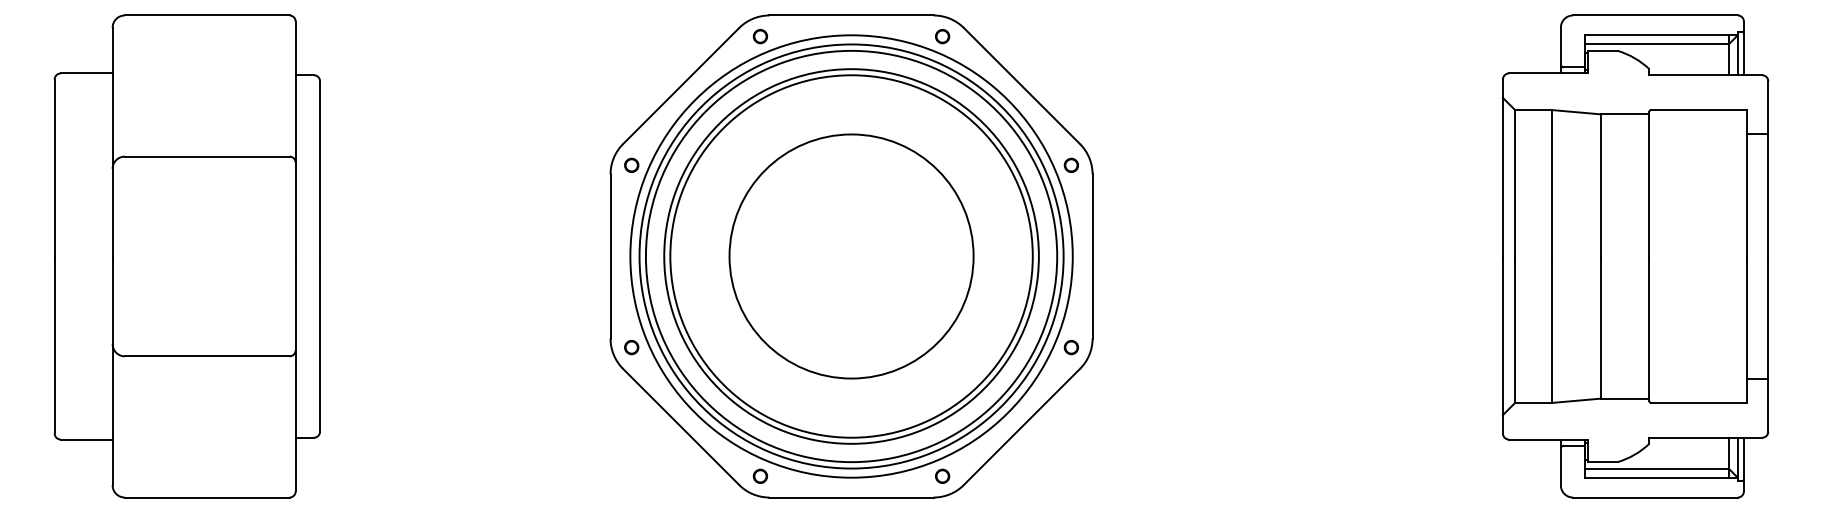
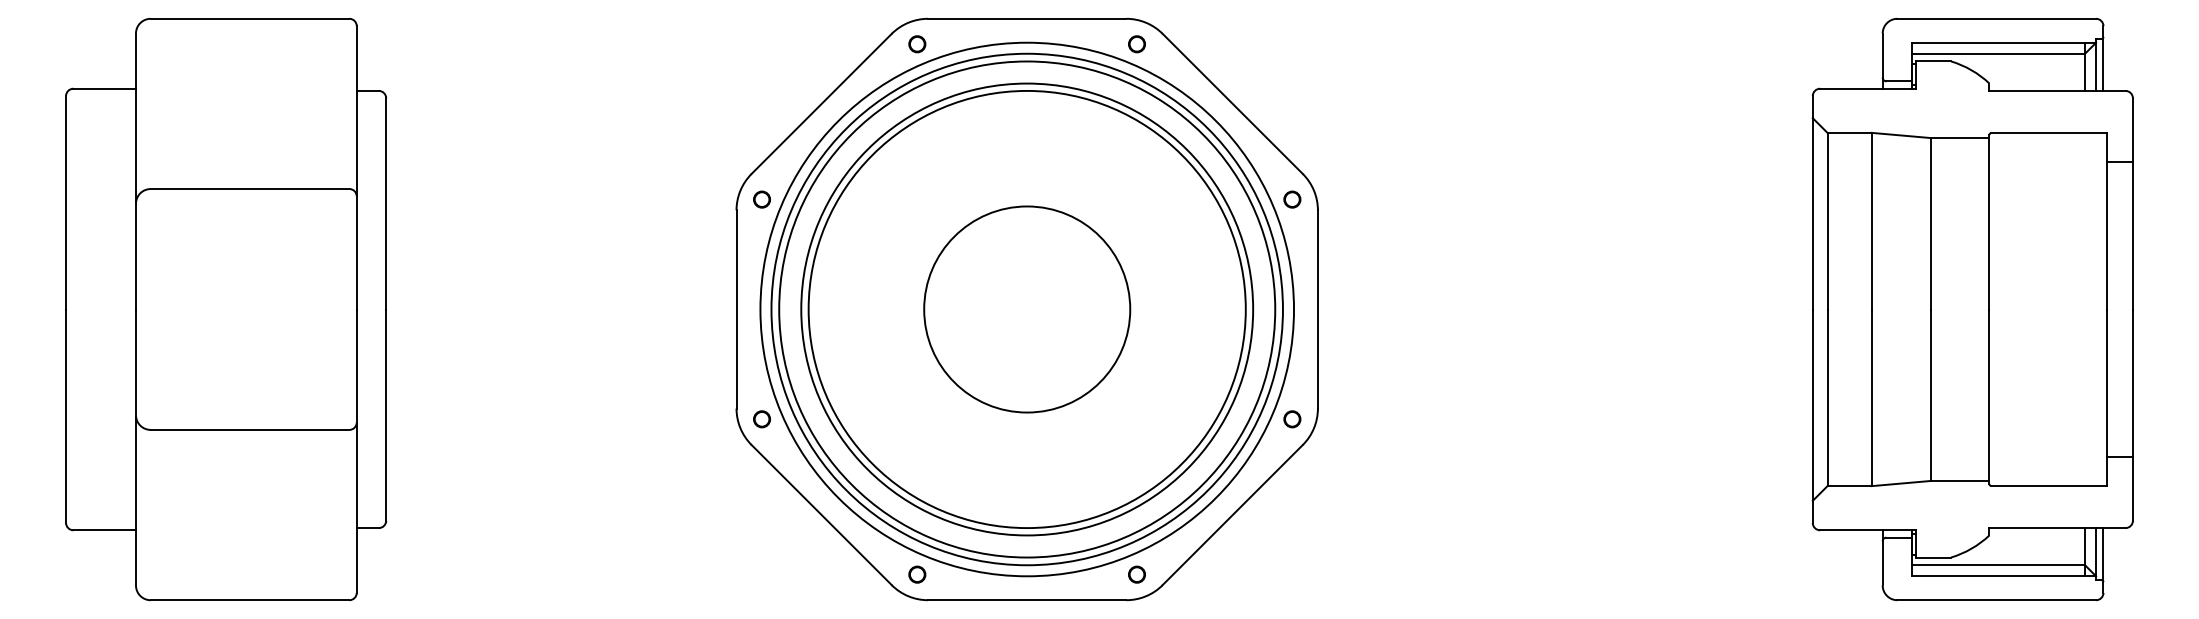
circle: (851, 256) -> (1027, 309), size x0.7

